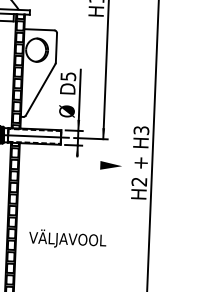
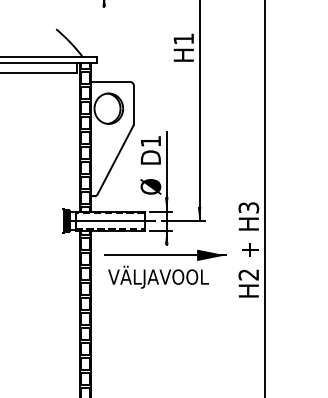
text: (68, 76) -> (151, 141), D5 -> D1
line: (76, 164) -> (165, 255), added
text: (67, 238) -> (158, 276), moved

